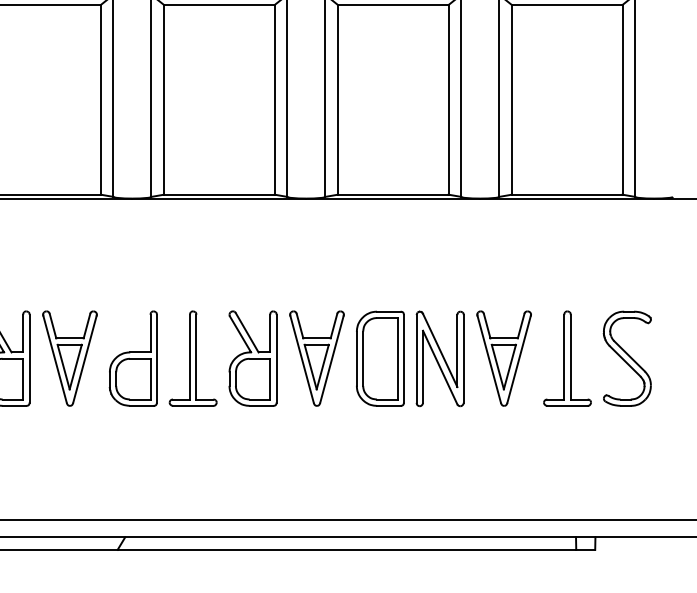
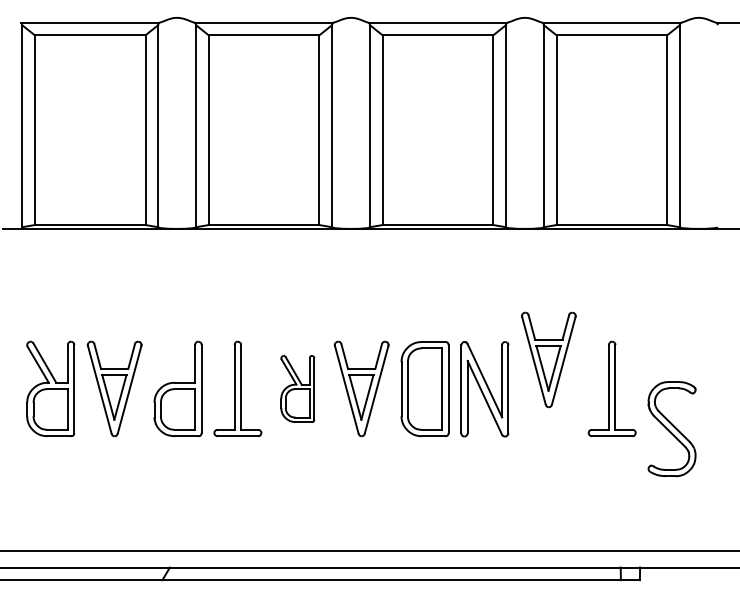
part: (252, 358) -> (297, 388), size x0.7
part: (503, 358) -> (548, 359), moved
part: (626, 359) -> (671, 429), moved

